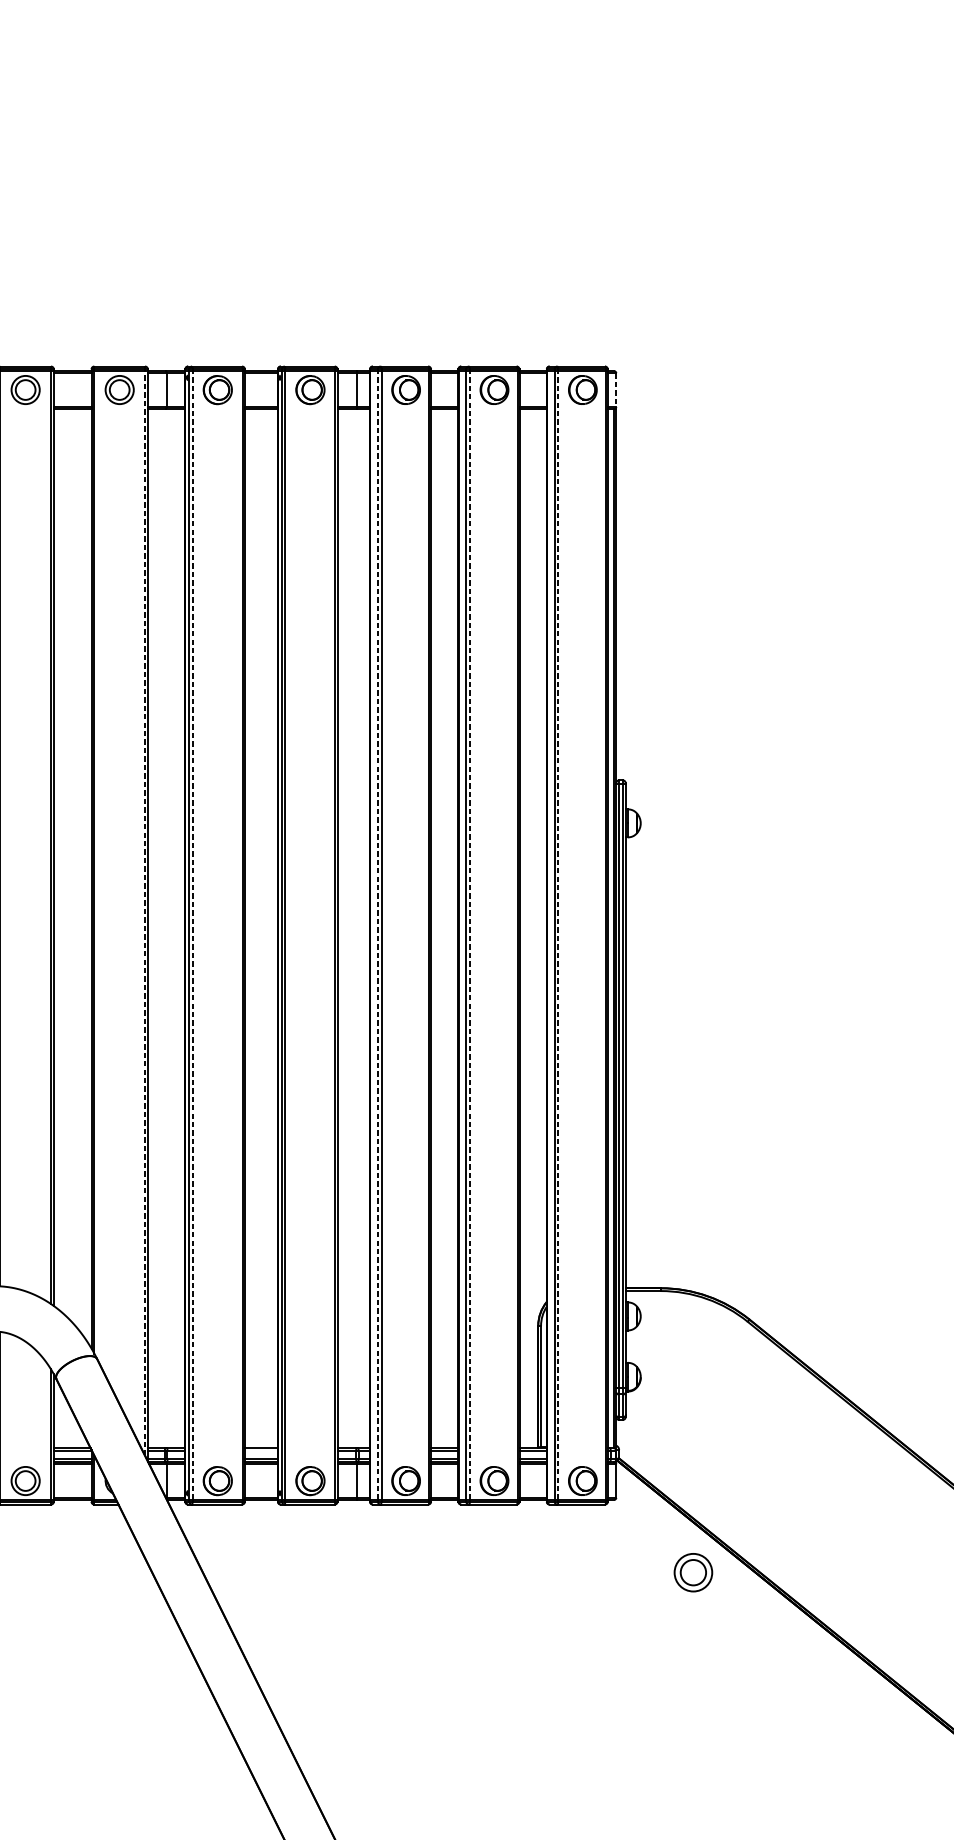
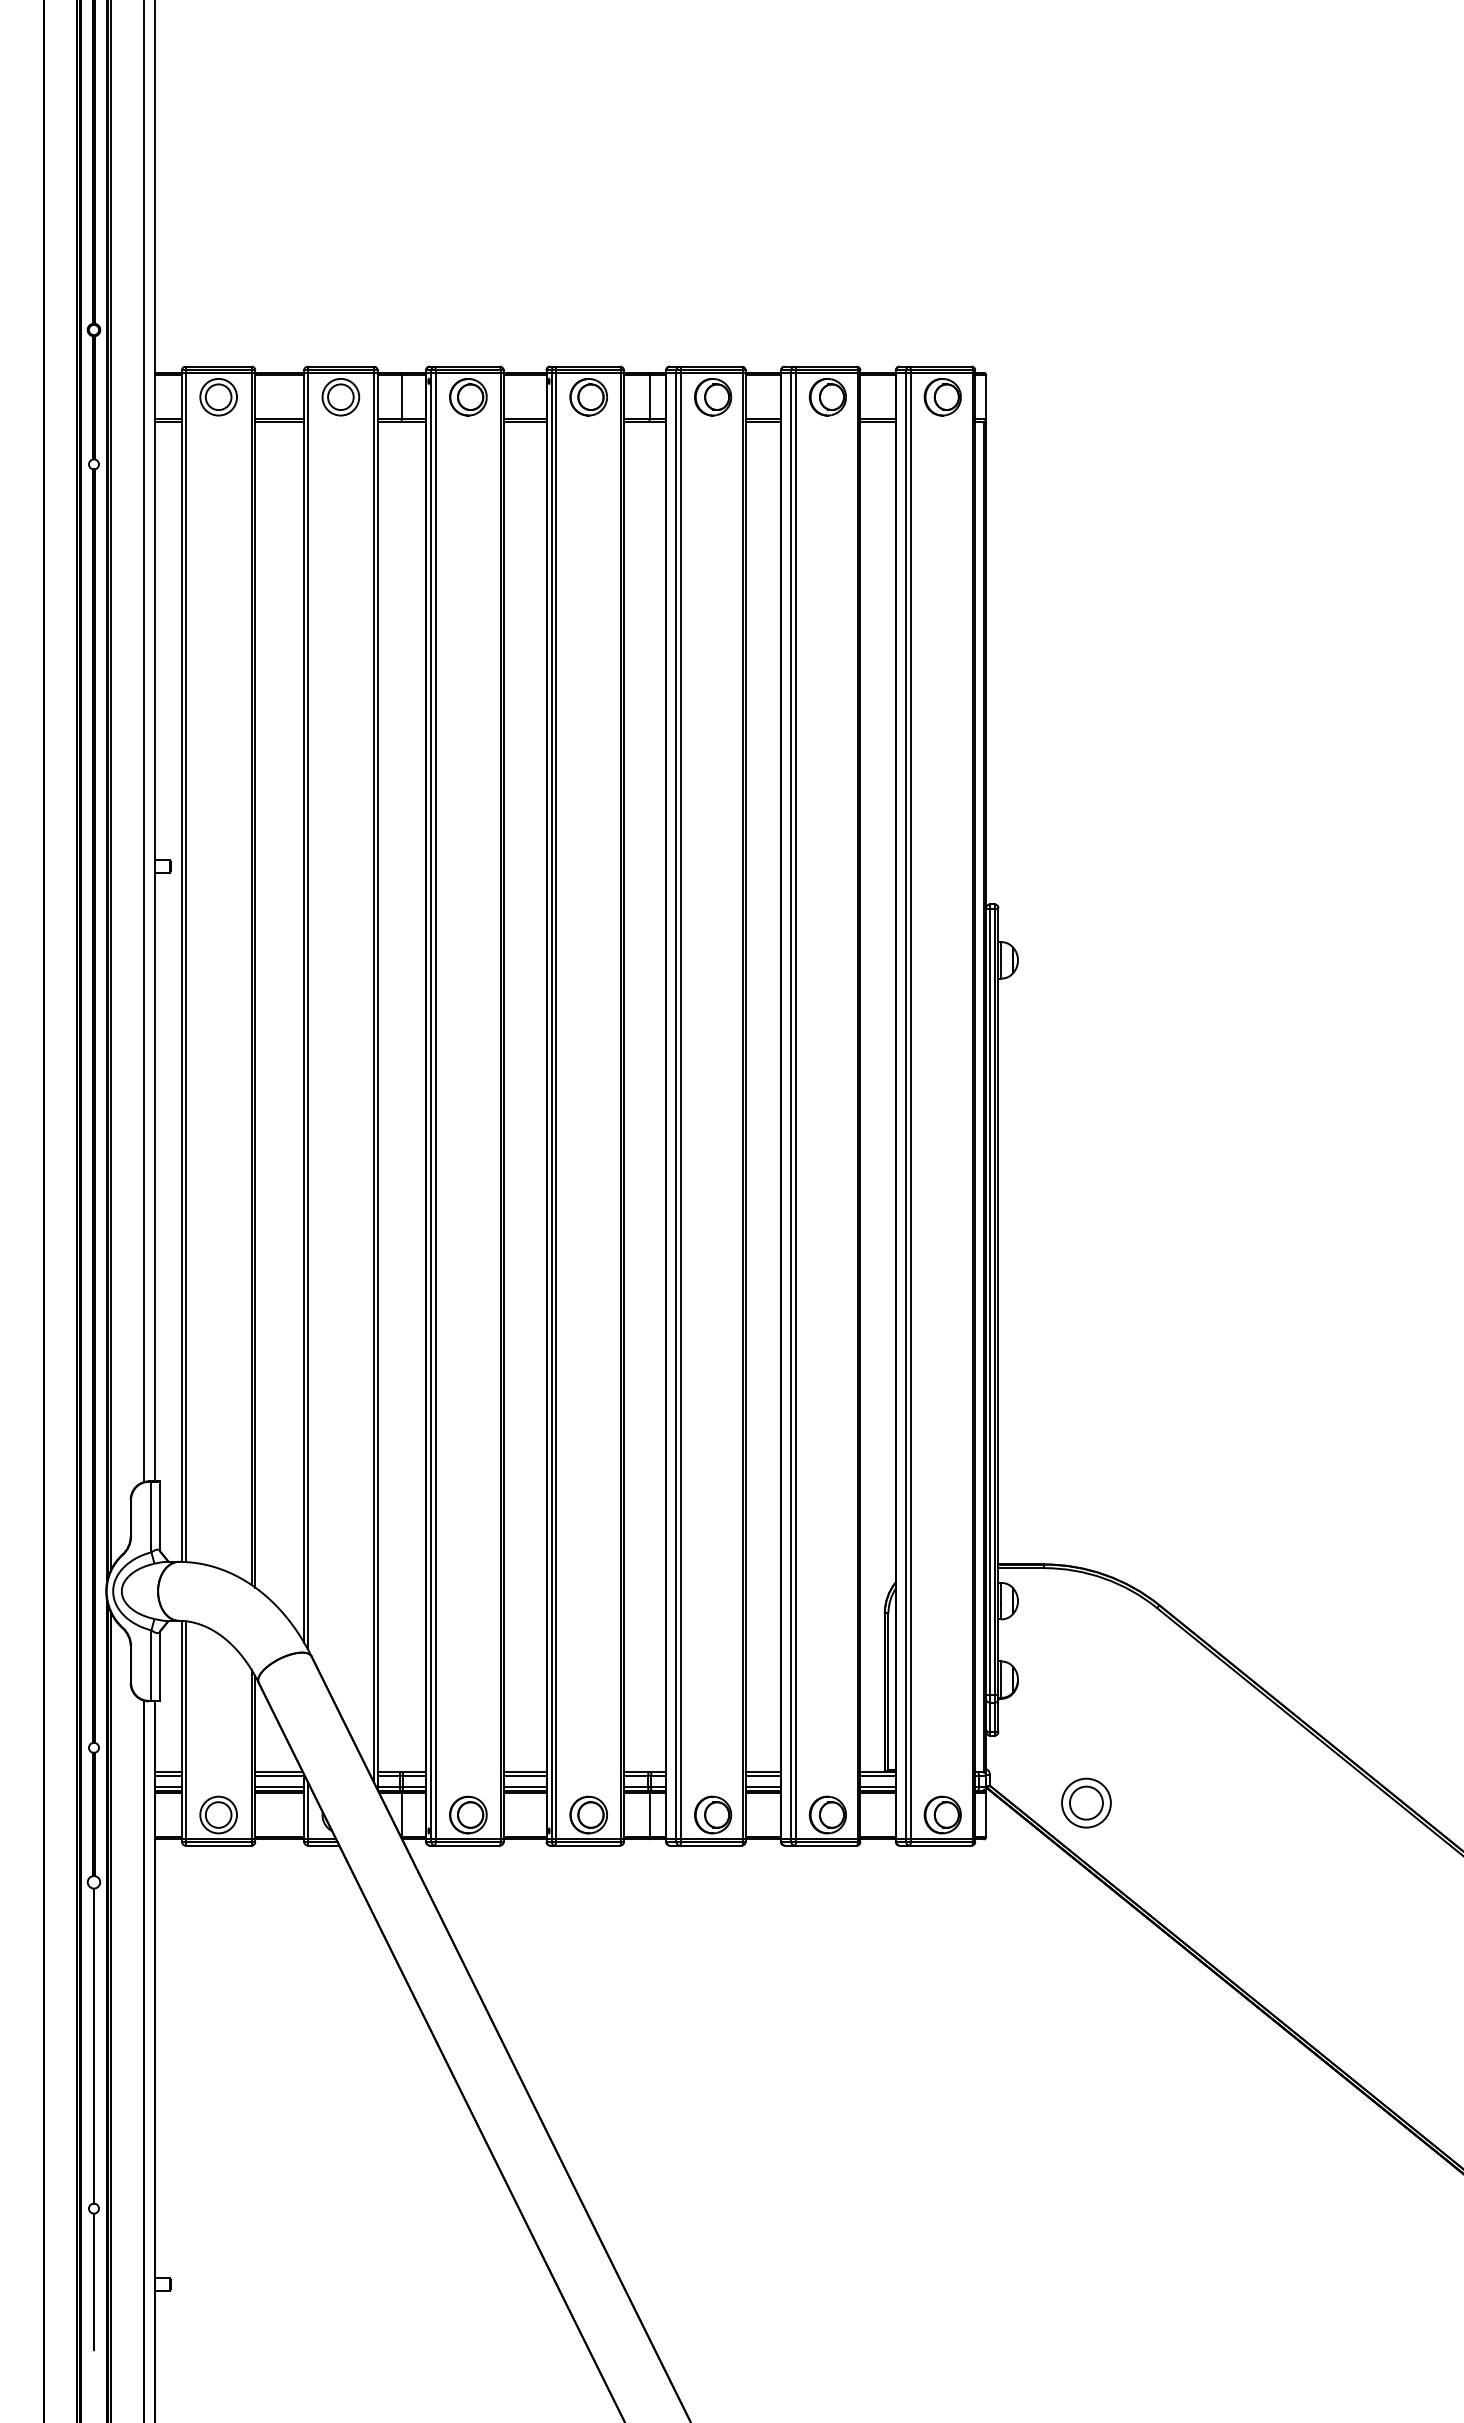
line: (616, 390) -> (986, 397), dashed -> solid
line: (144, 913) -> (373, 1077), dashed -> solid
line: (192, 935) -> (435, 1105), dashed -> solid
line: (377, 935) -> (676, 1105), dashed -> solid
line: (470, 935) -> (796, 1105), dashed -> solid
line: (558, 935) -> (910, 1105), dashed -> solid
line: (261, 1450) -> (524, 1775), added
part: (693, 1572) -> (1086, 1802), moved

